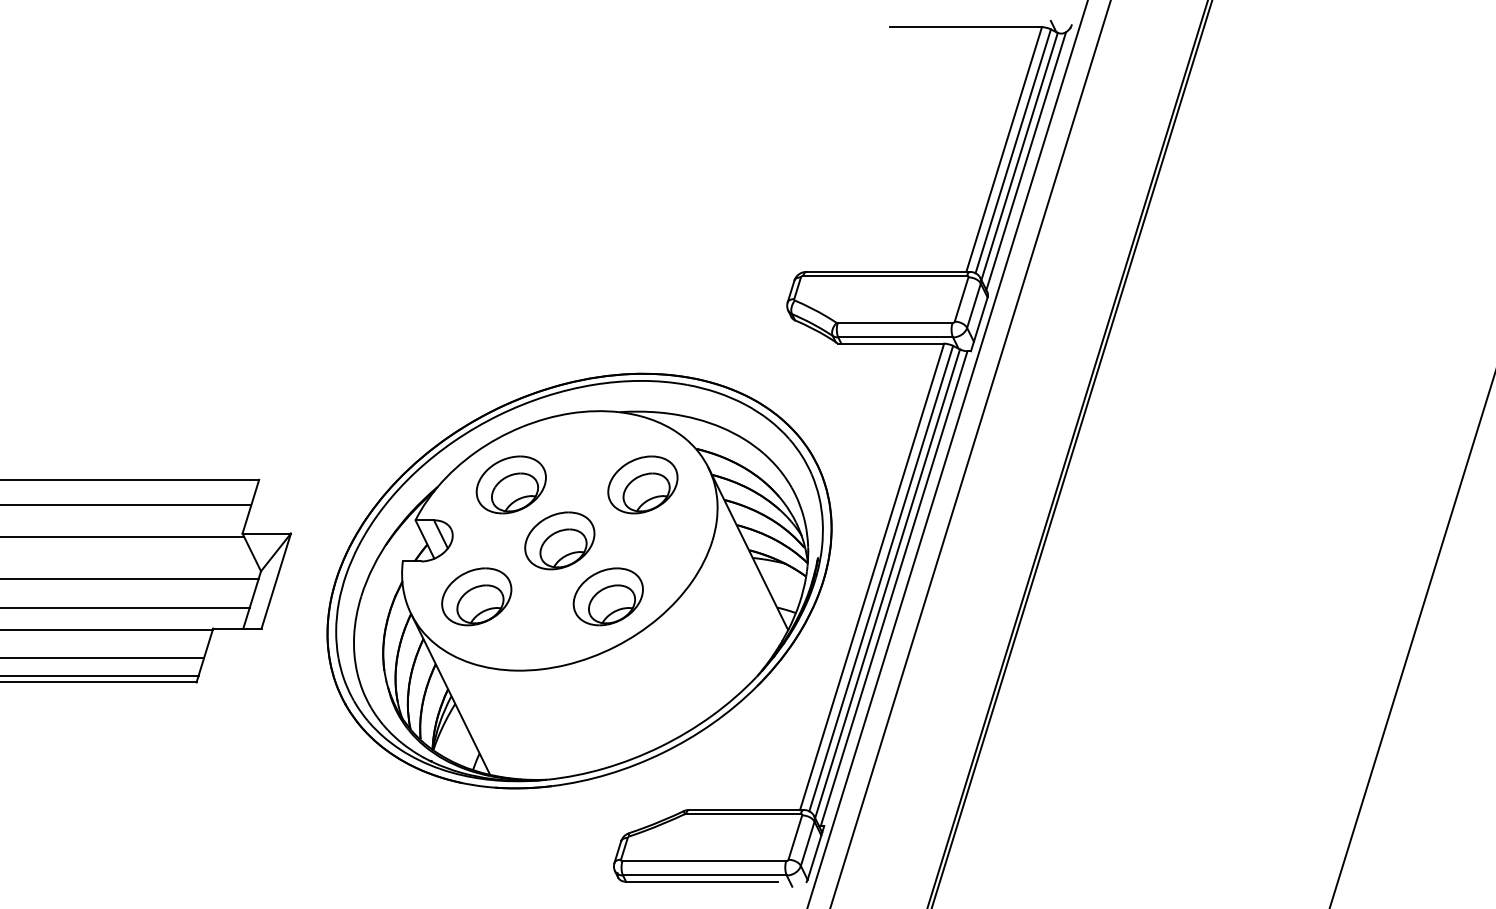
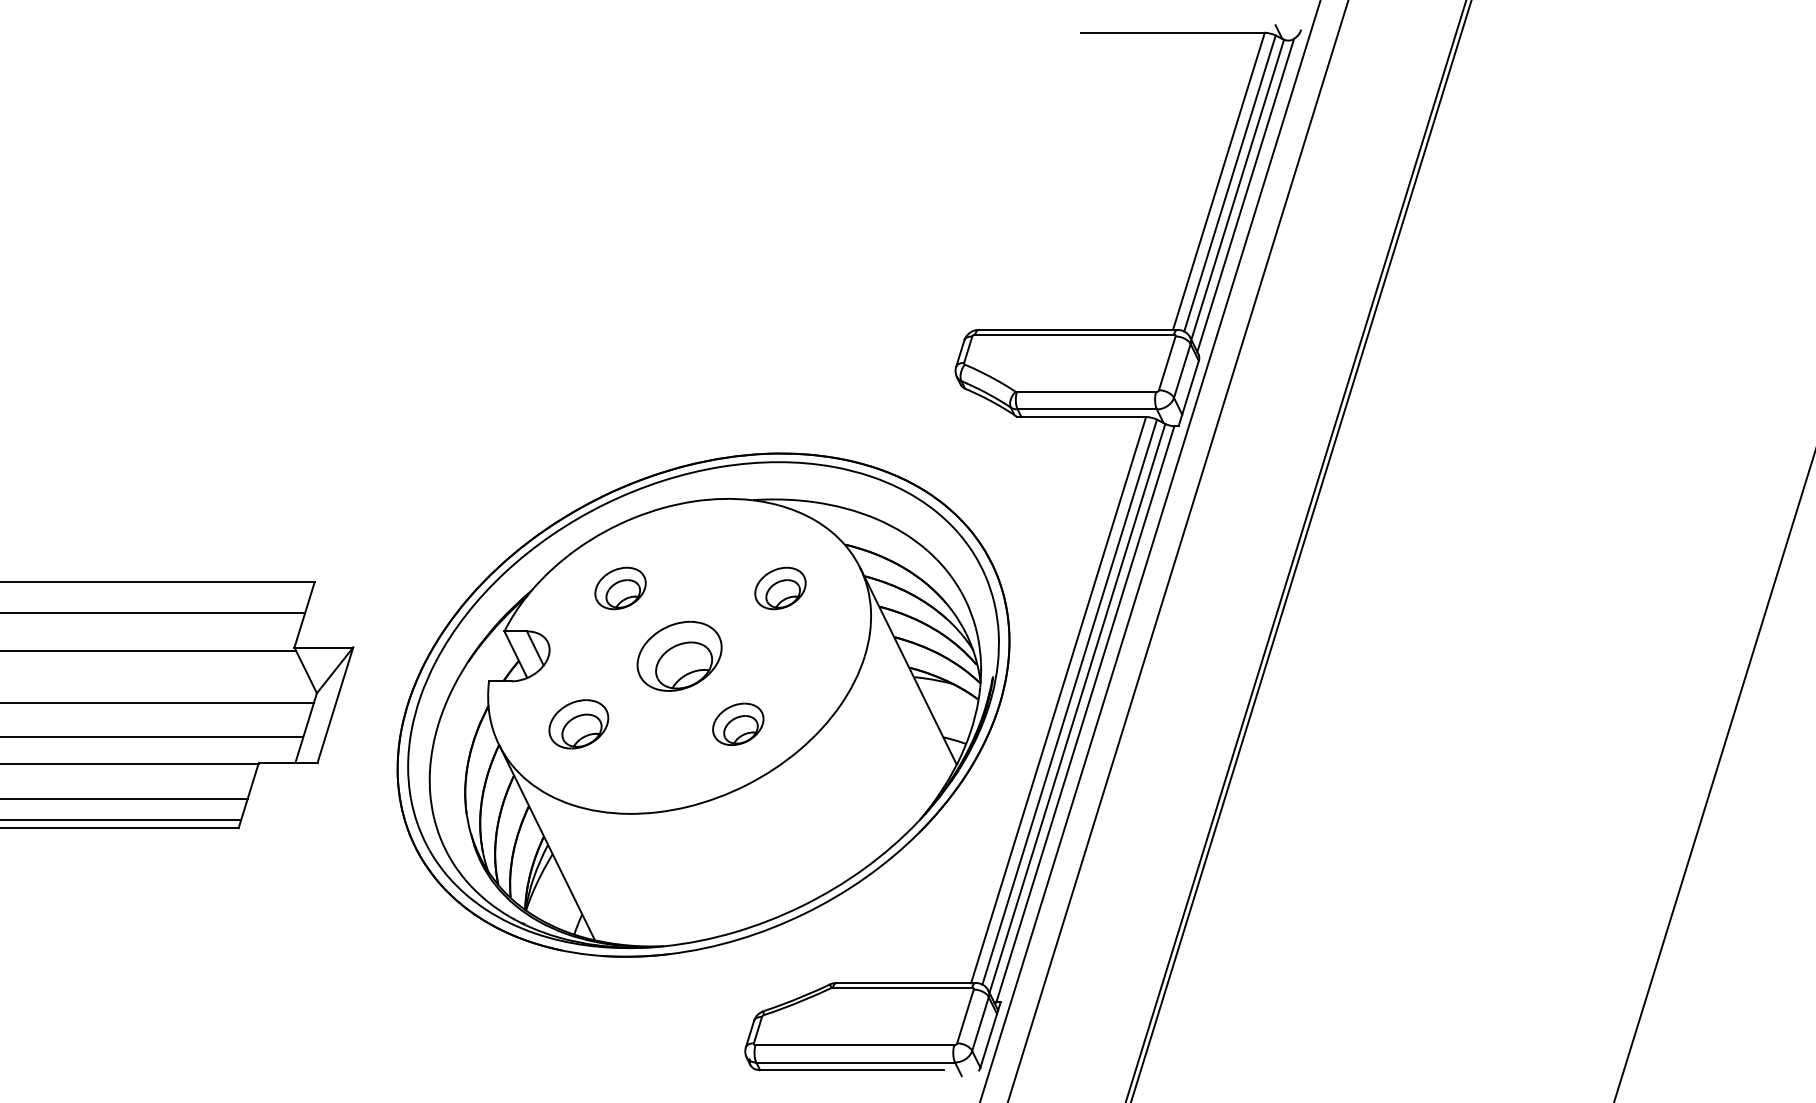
part: (510, 484) -> (619, 587), size x0.6
part: (642, 484) -> (779, 587), size x0.6
part: (476, 596) -> (578, 723), size x0.7
part: (607, 596) -> (737, 723), size x0.6

